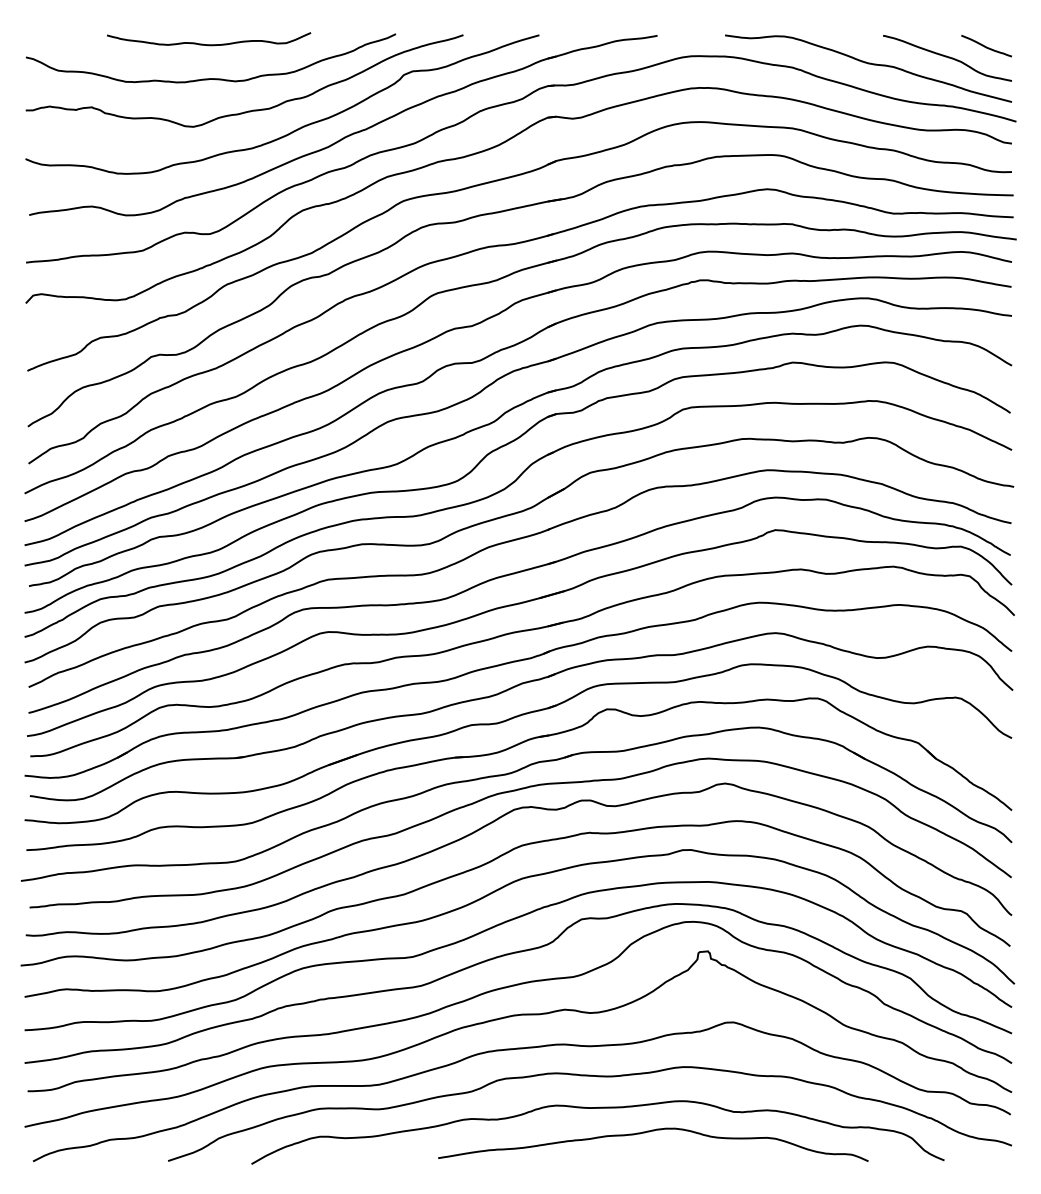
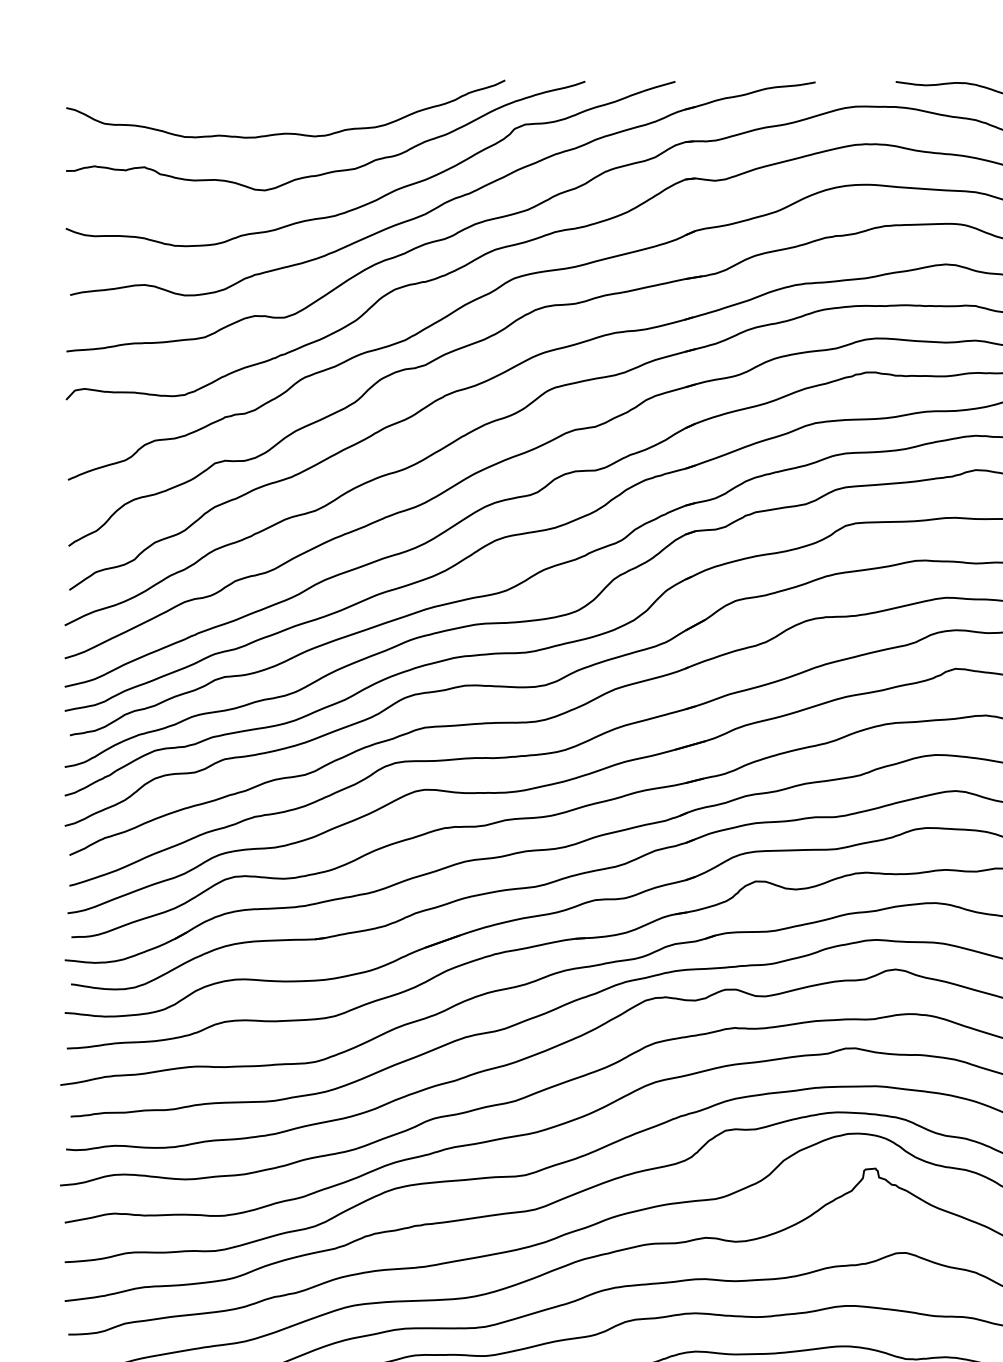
curve: (209, 44) -> (284, 92), removed

